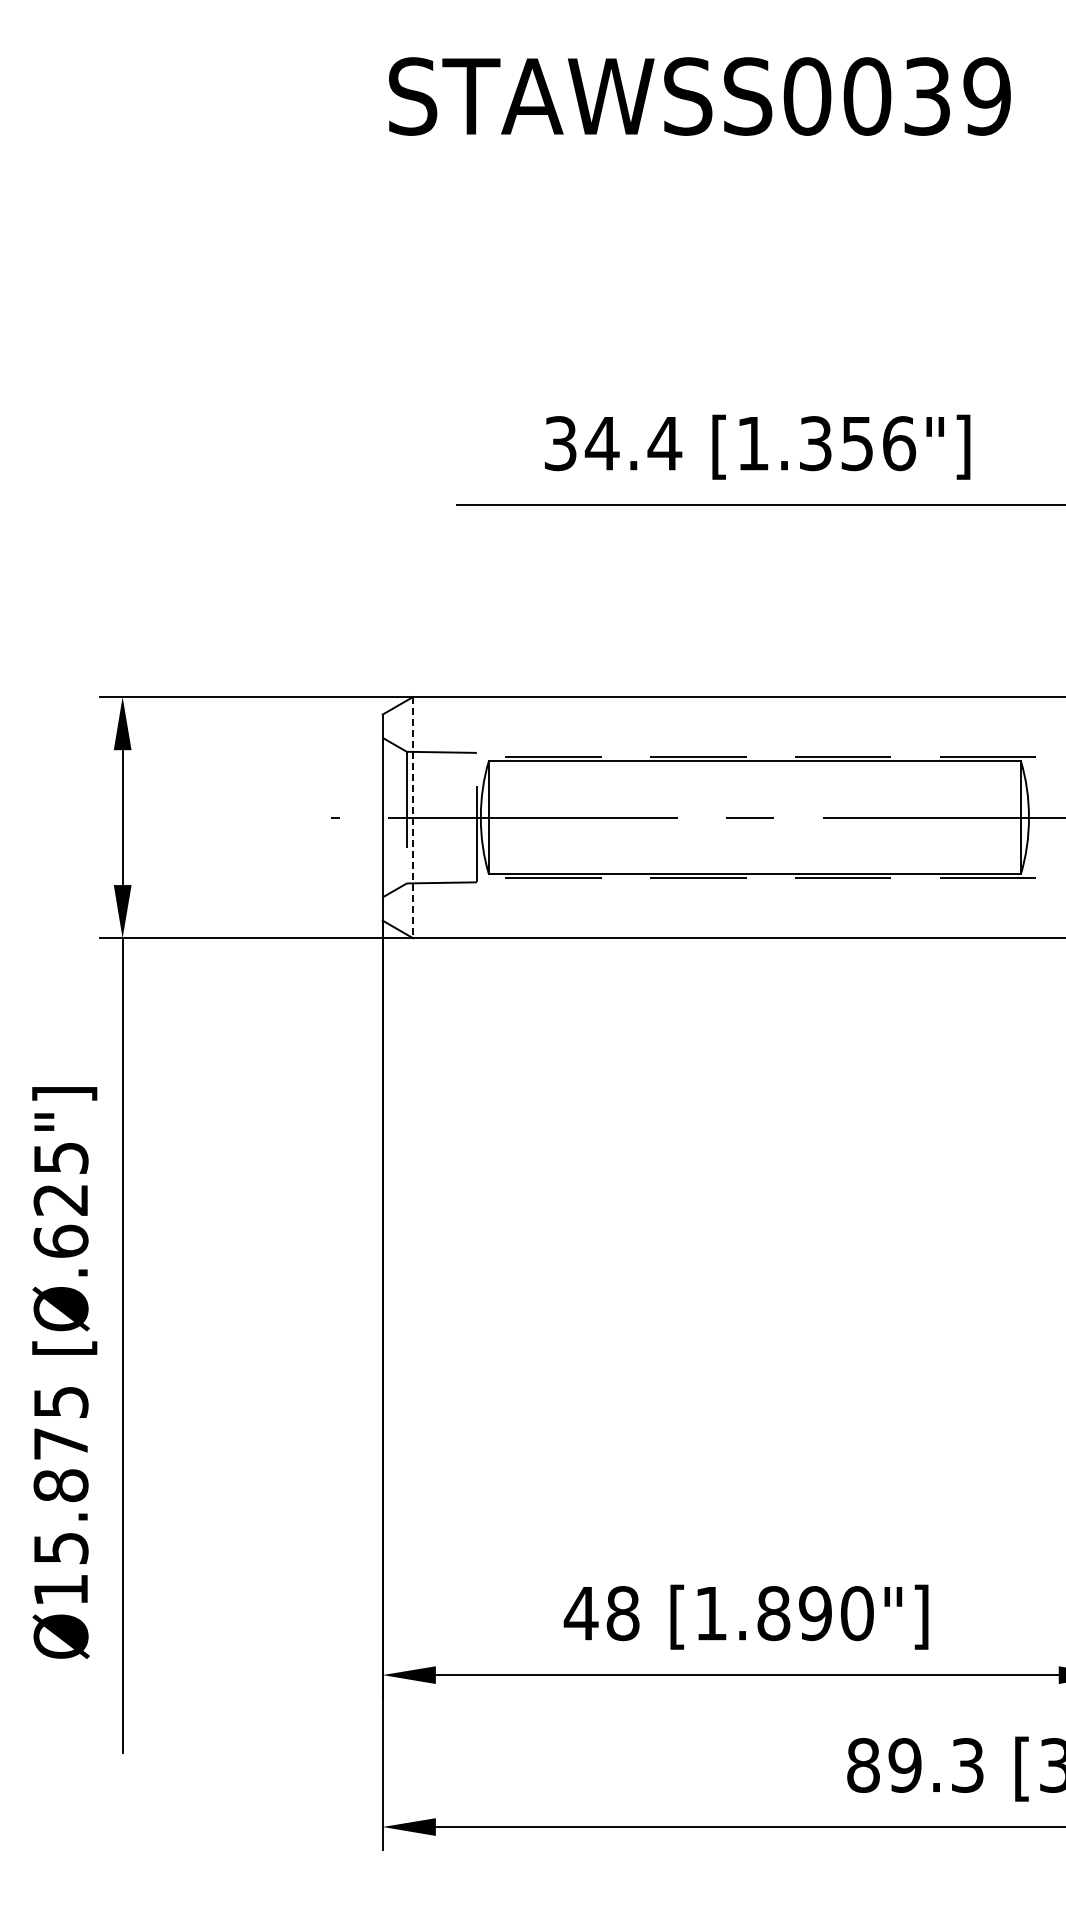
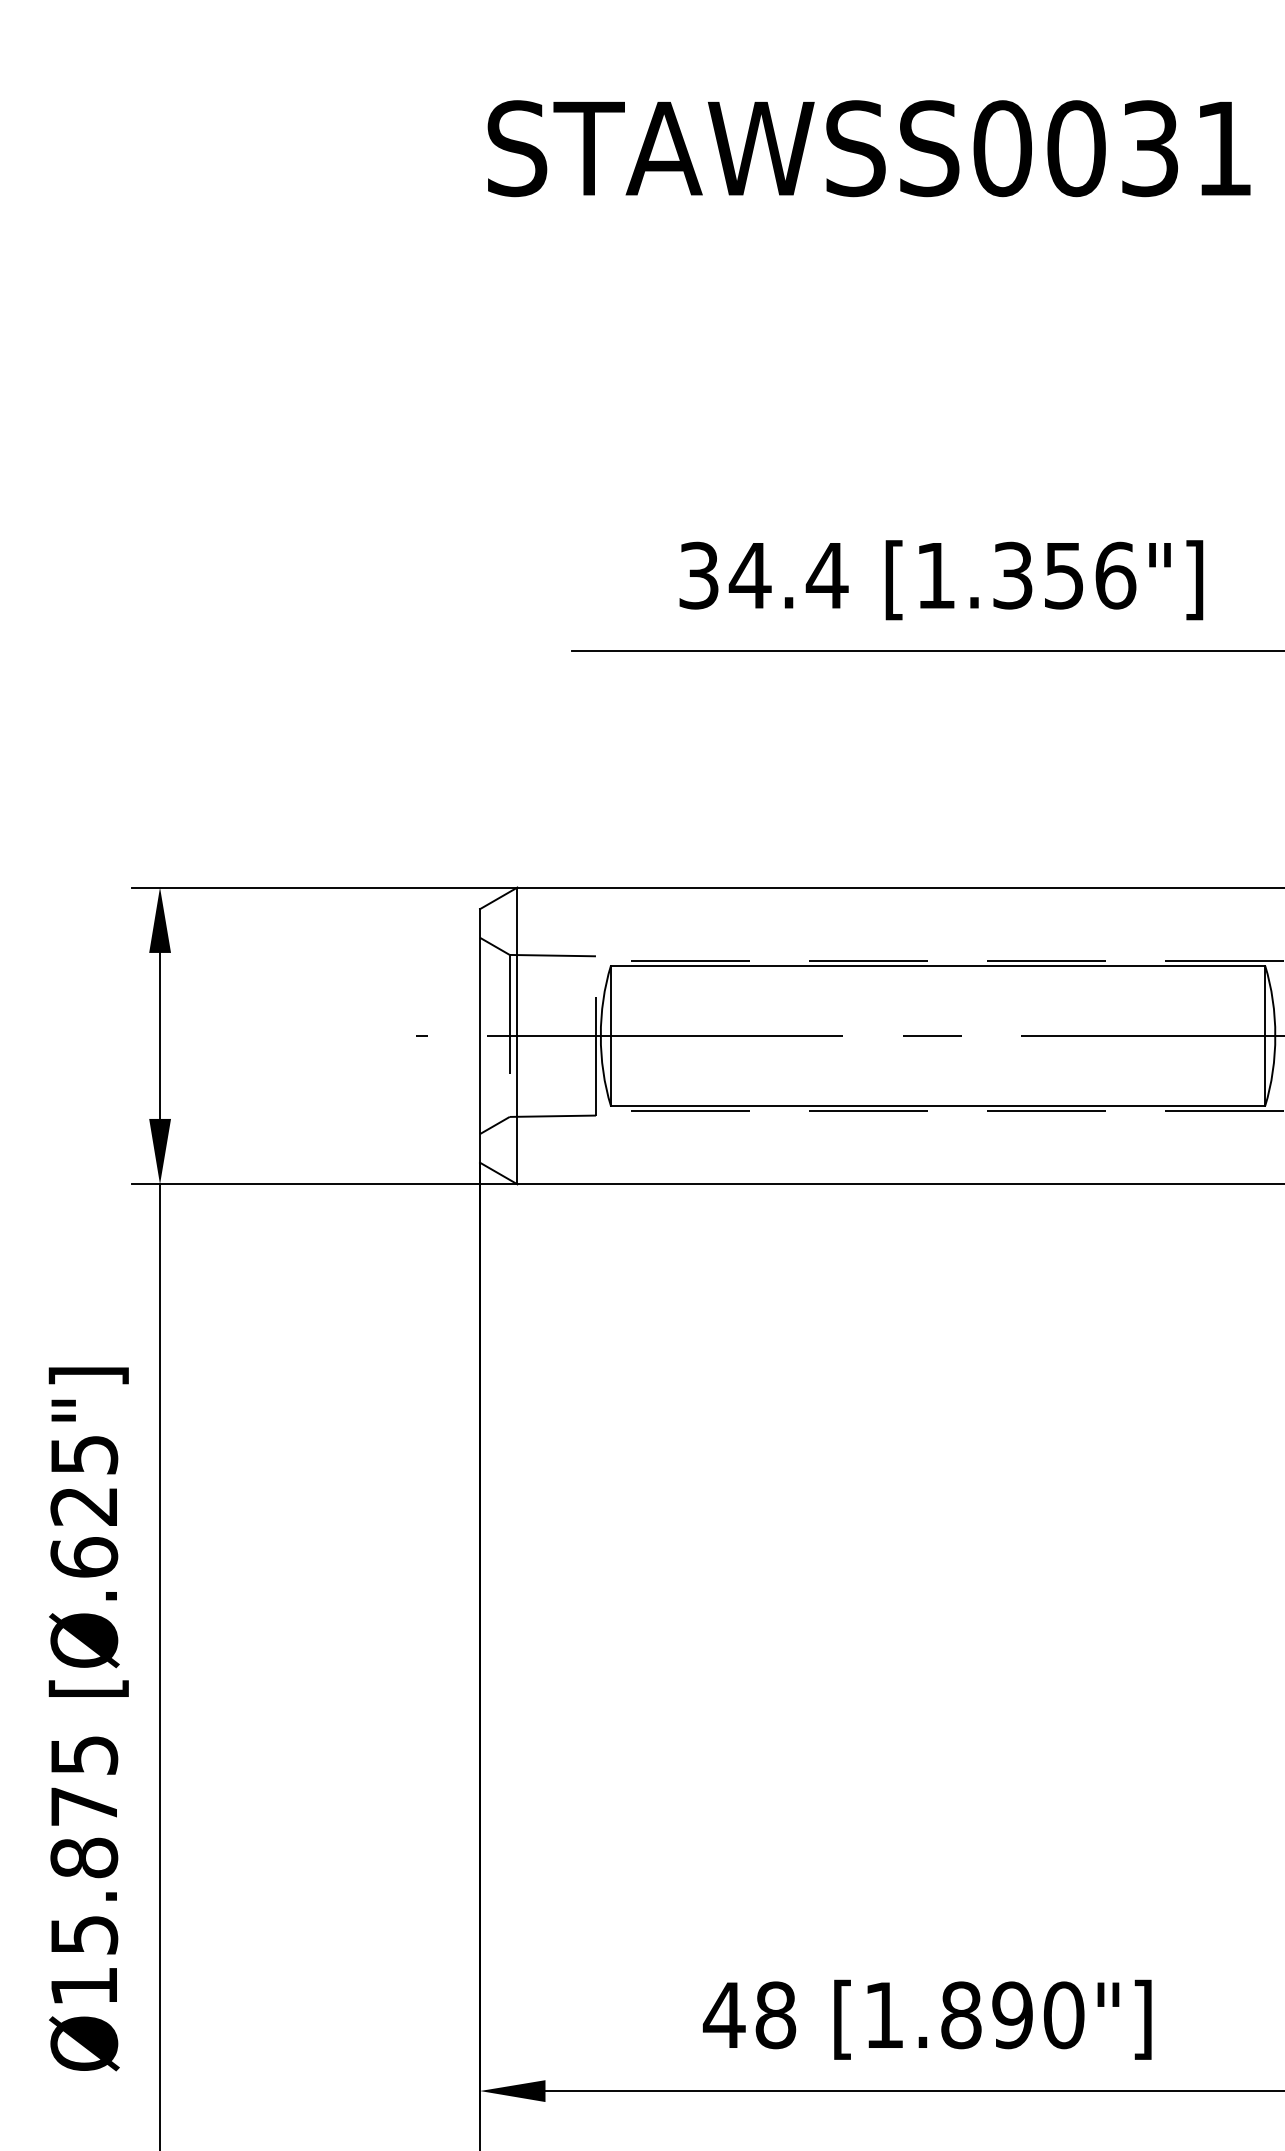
text: (986, 96) -> (1223, 148), STAWSS0039 -> STAWSS0031
line: (413, 817) -> (517, 1035), dashed -> solid

